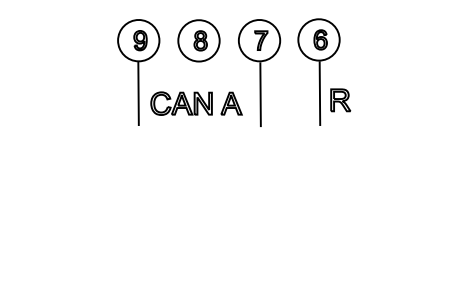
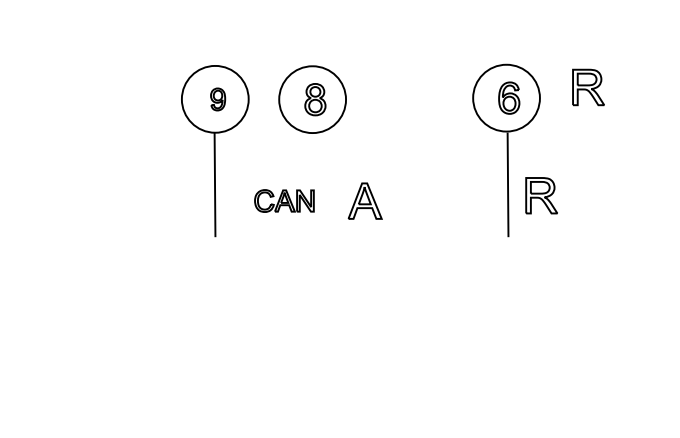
part: (369, 33) -> (588, 87), added
part: (140, 40) -> (218, 99), size x0.7
part: (259, 72) -> (410, 150), removed
part: (181, 103) -> (284, 200), size x0.6

